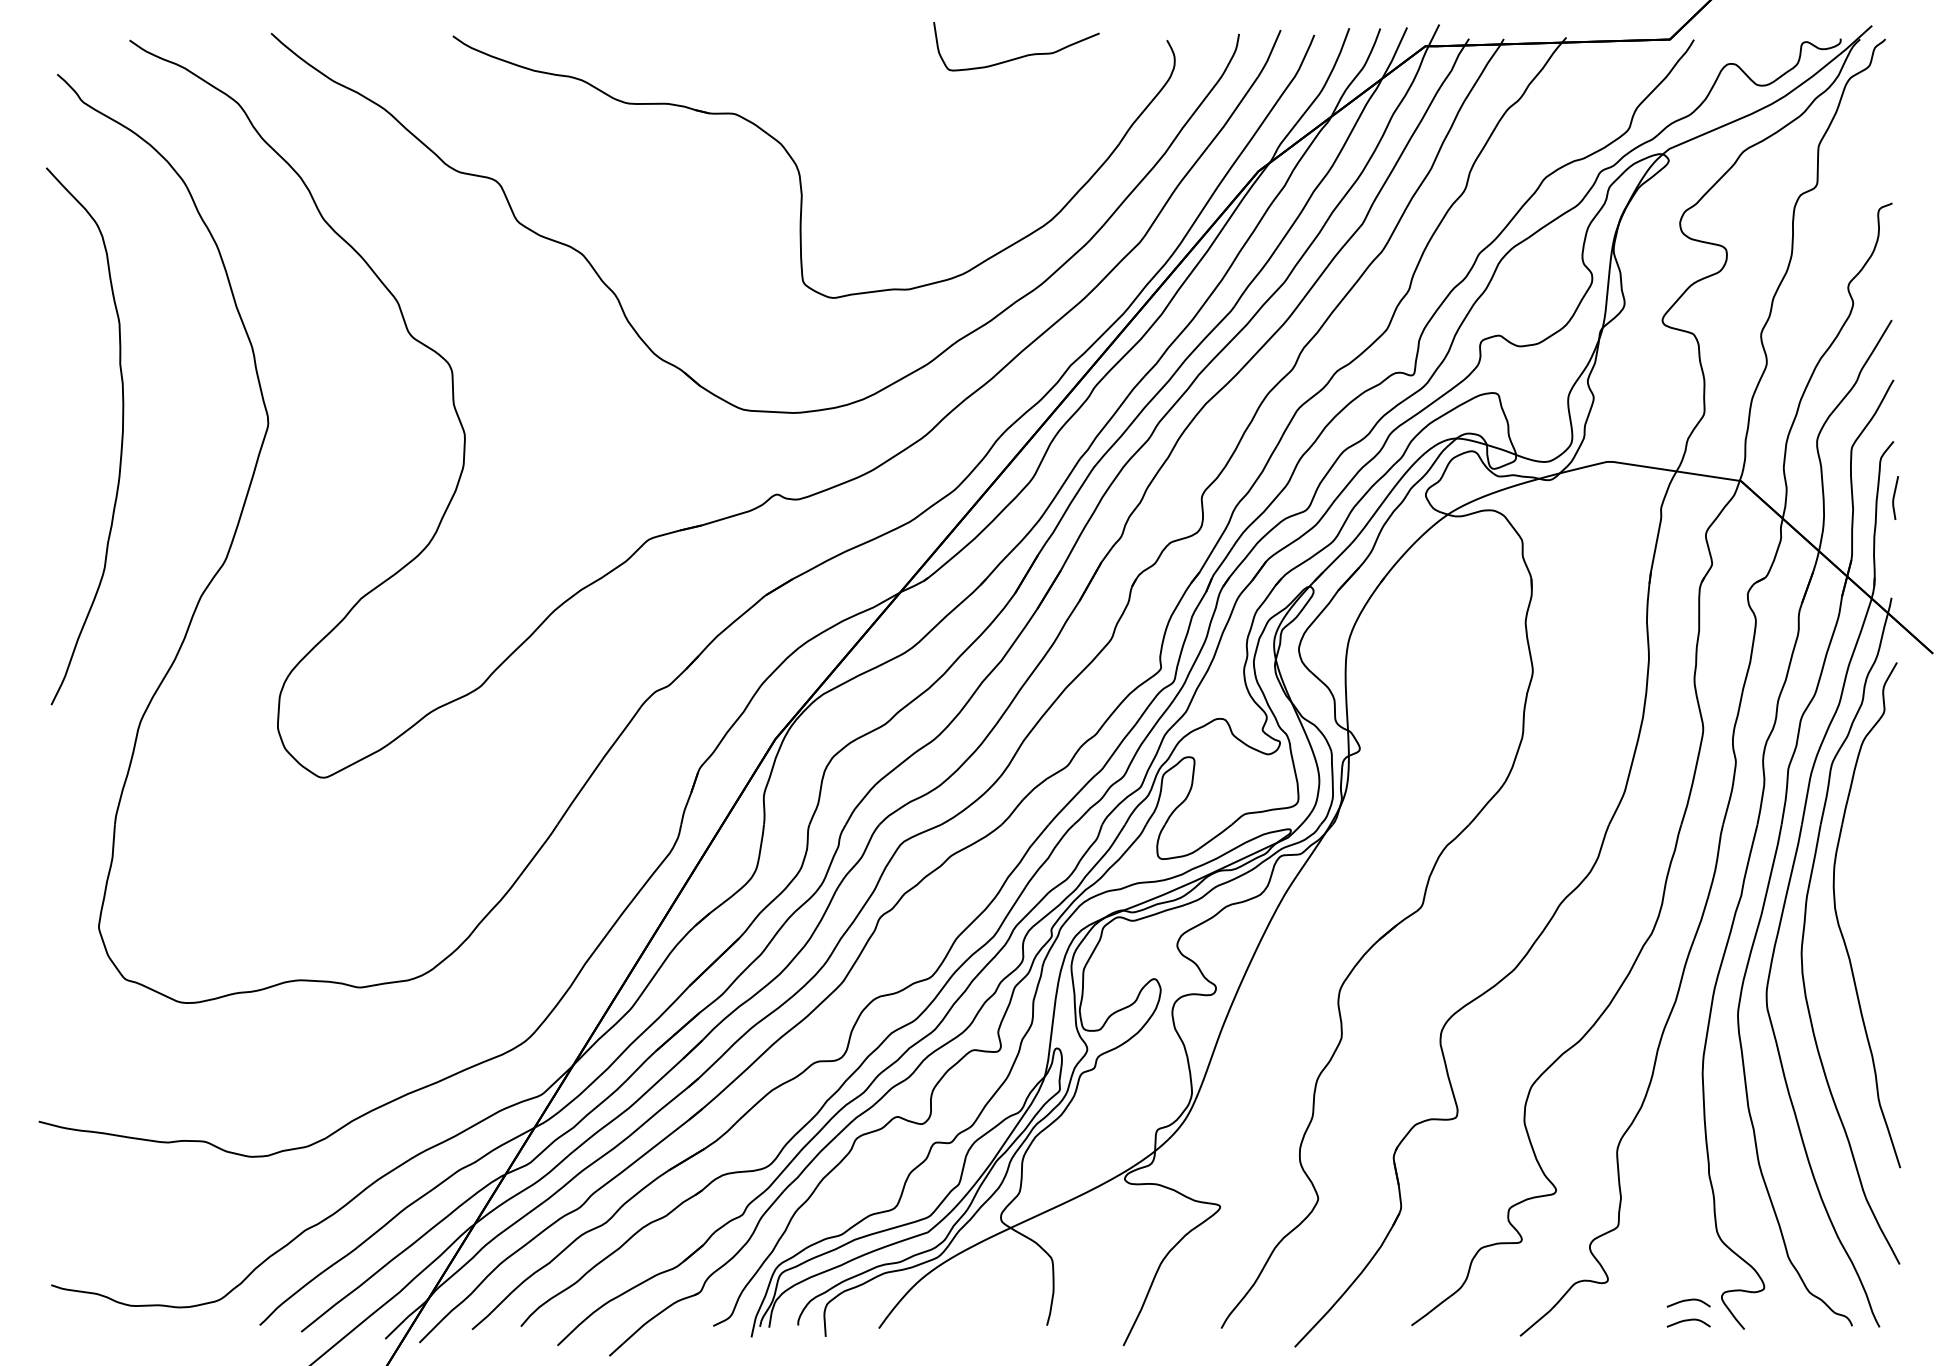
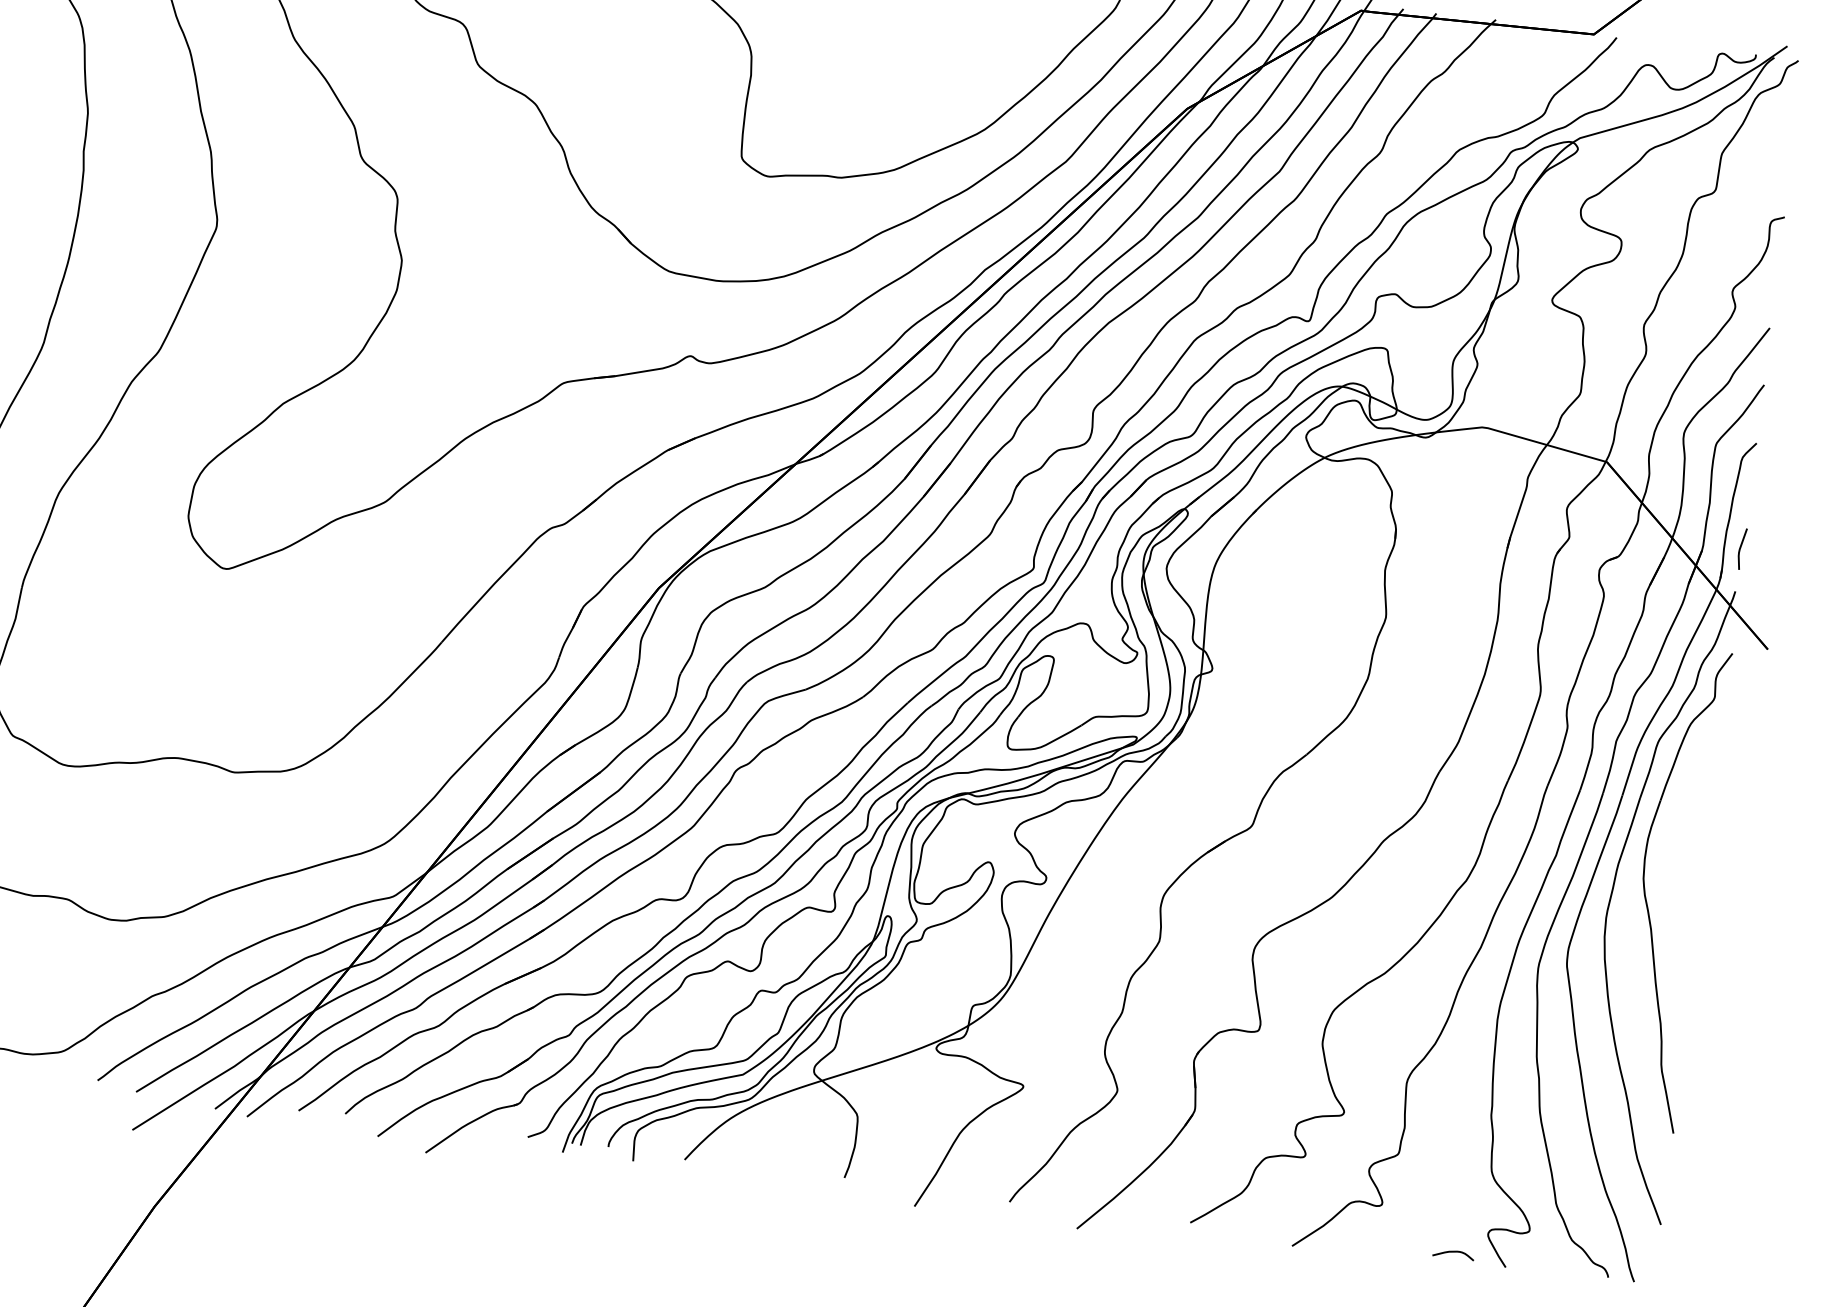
line: (1894, 497) -> (1740, 548), moved
curve: (1687, 1301) -> (1455, 1233), removed

